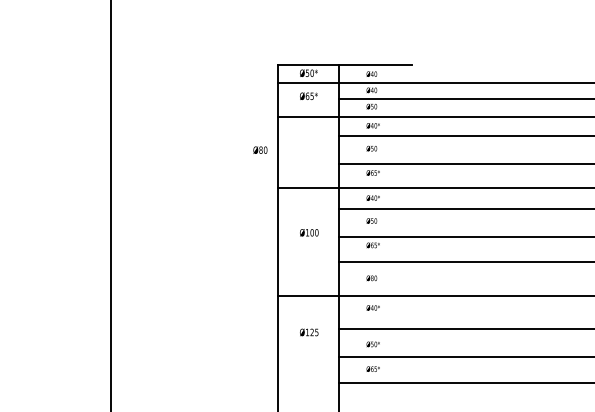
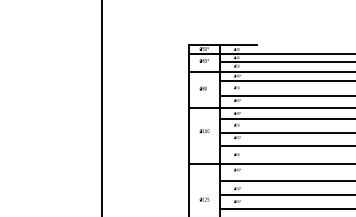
text: (258, 149) -> (202, 88), moved
text: (309, 332) -> (204, 199), moved

